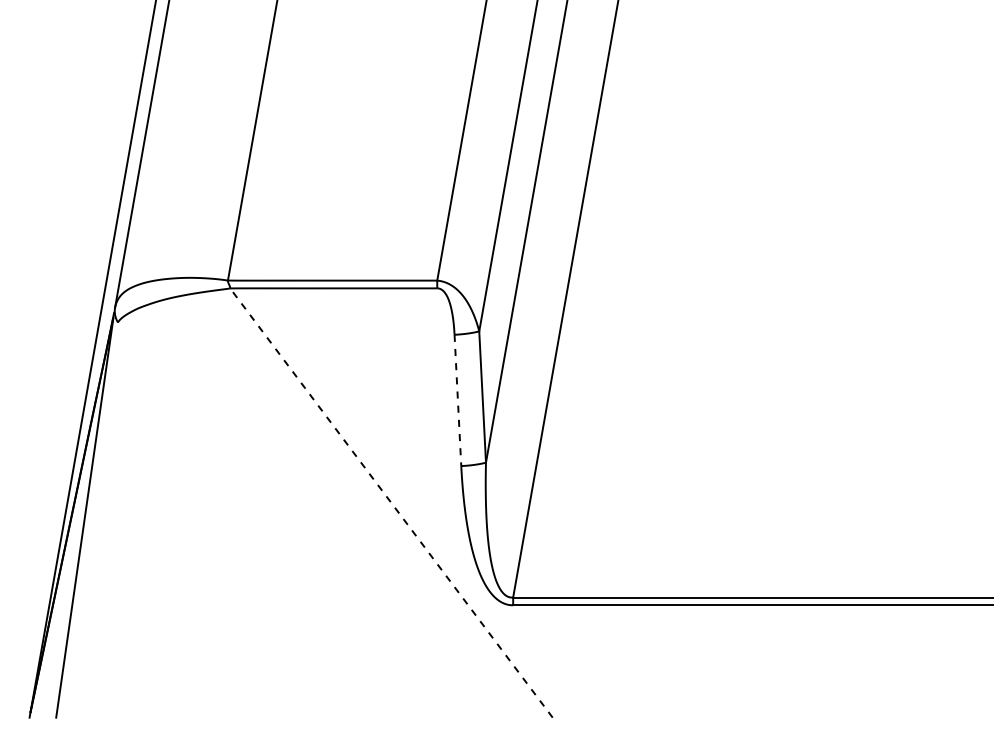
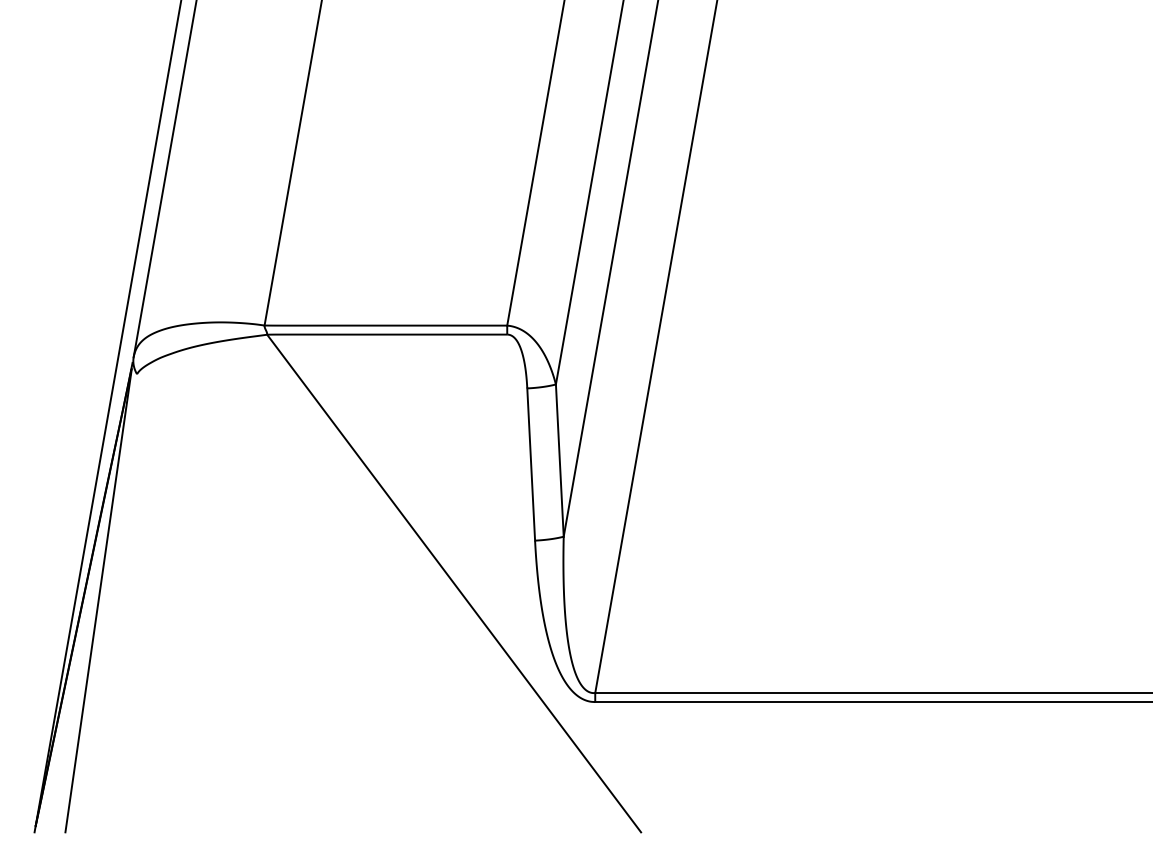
line: (458, 401) -> (531, 465), dashed -> solid
line: (390, 503) -> (453, 583), dashed -> solid

